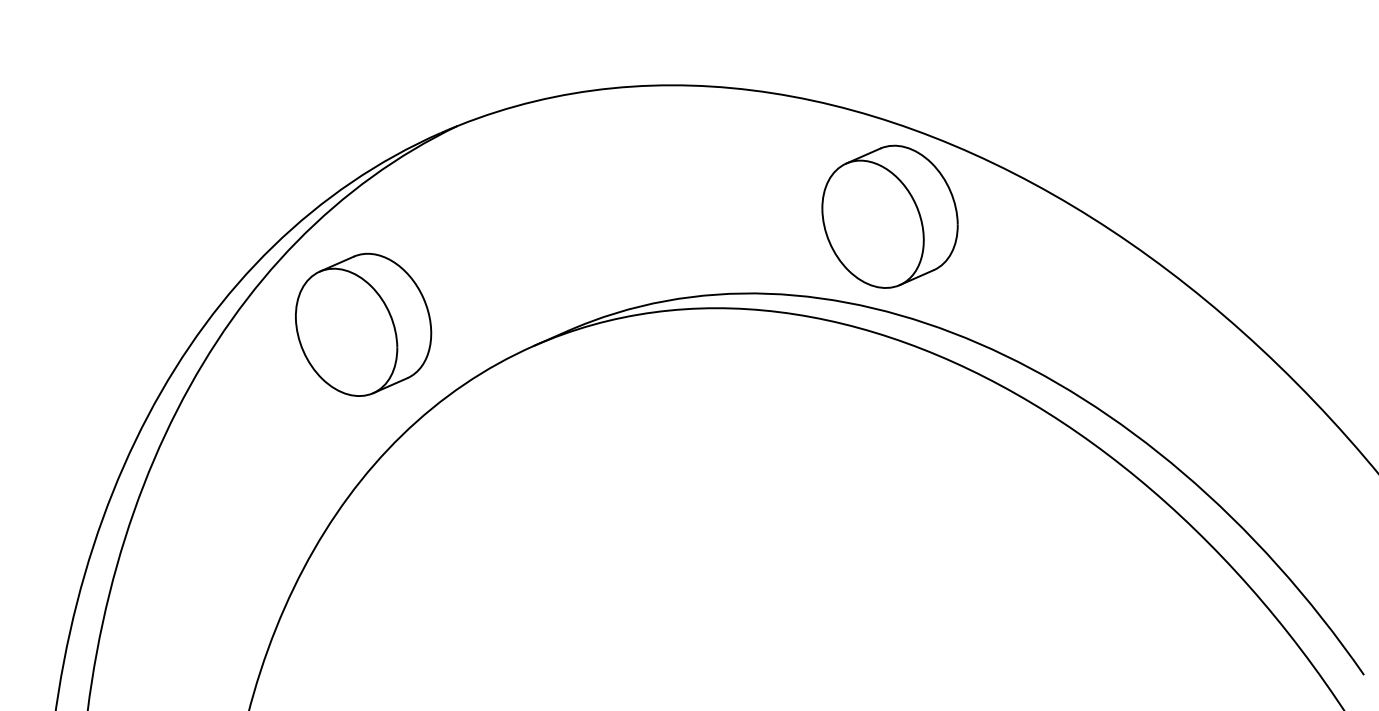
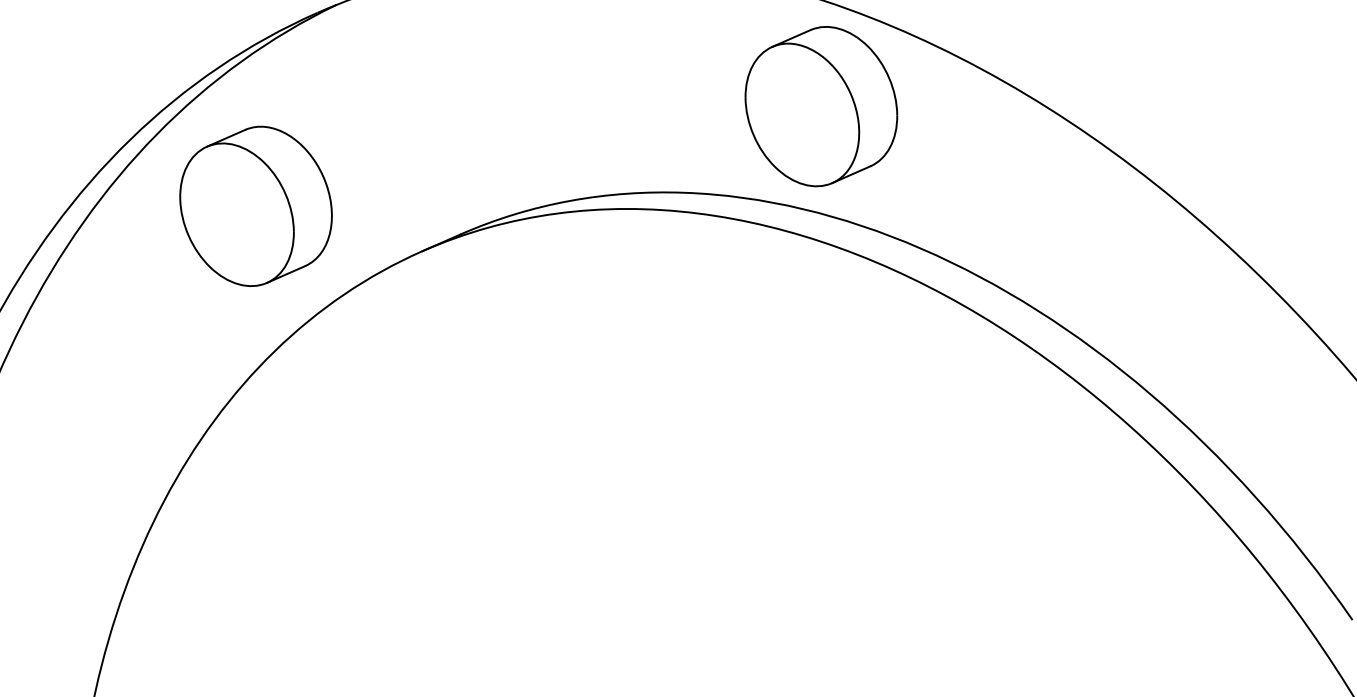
part: (363, 324) -> (256, 205), moved

